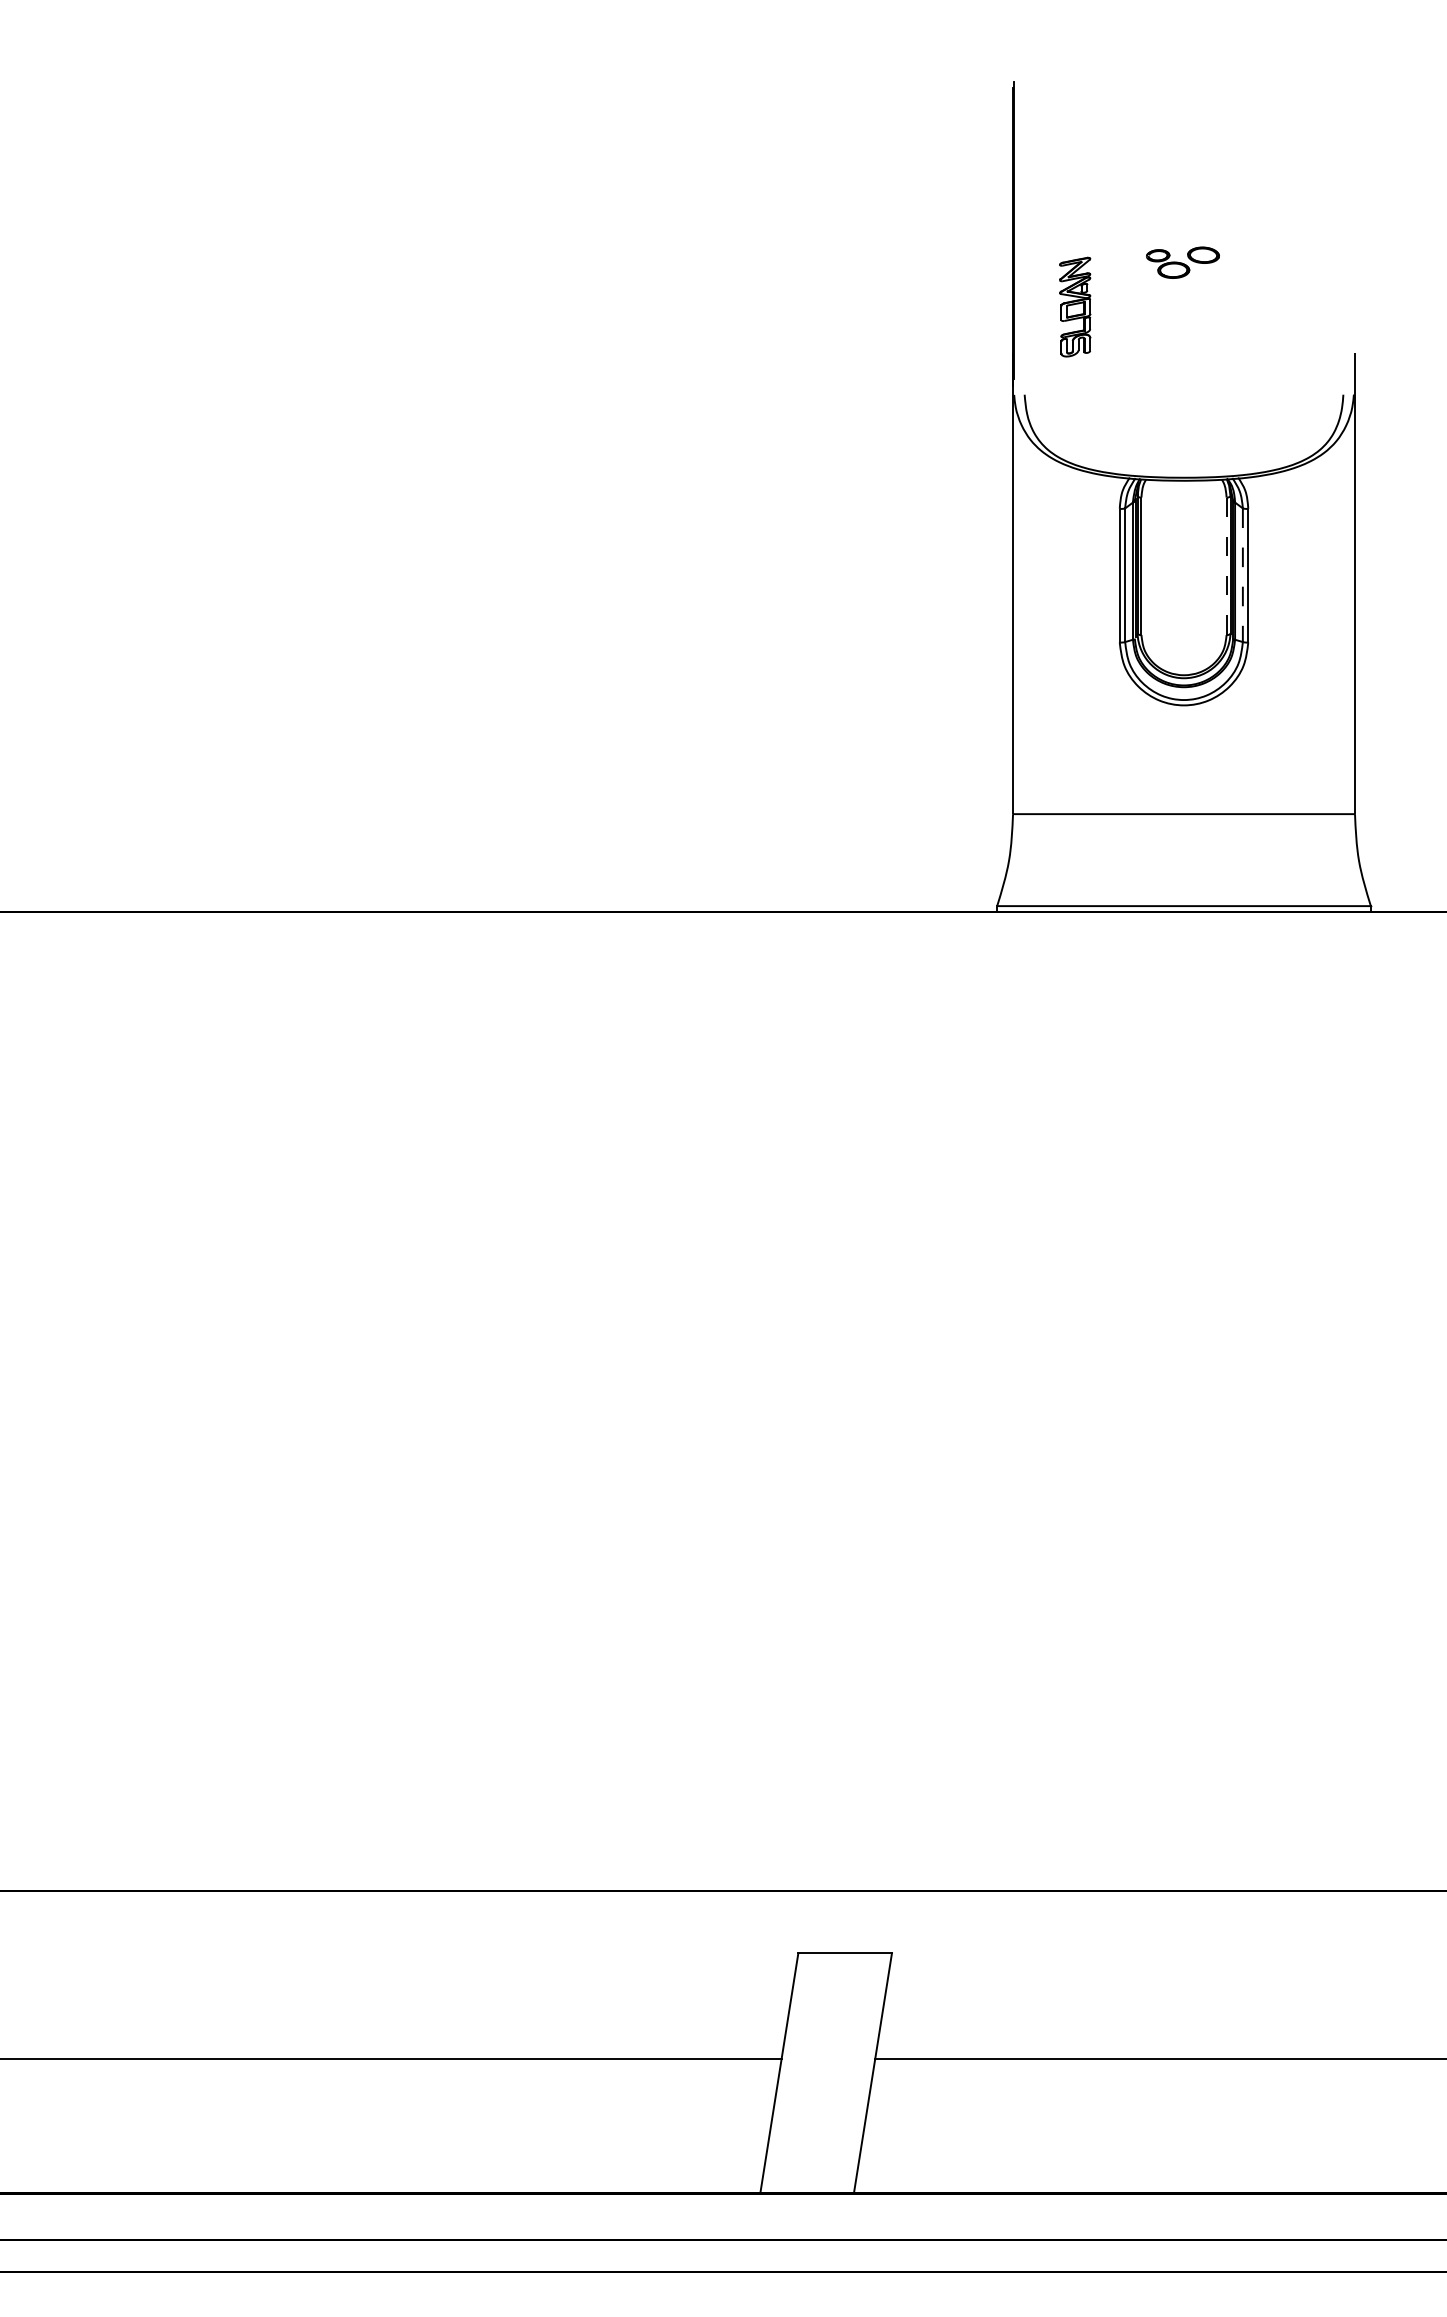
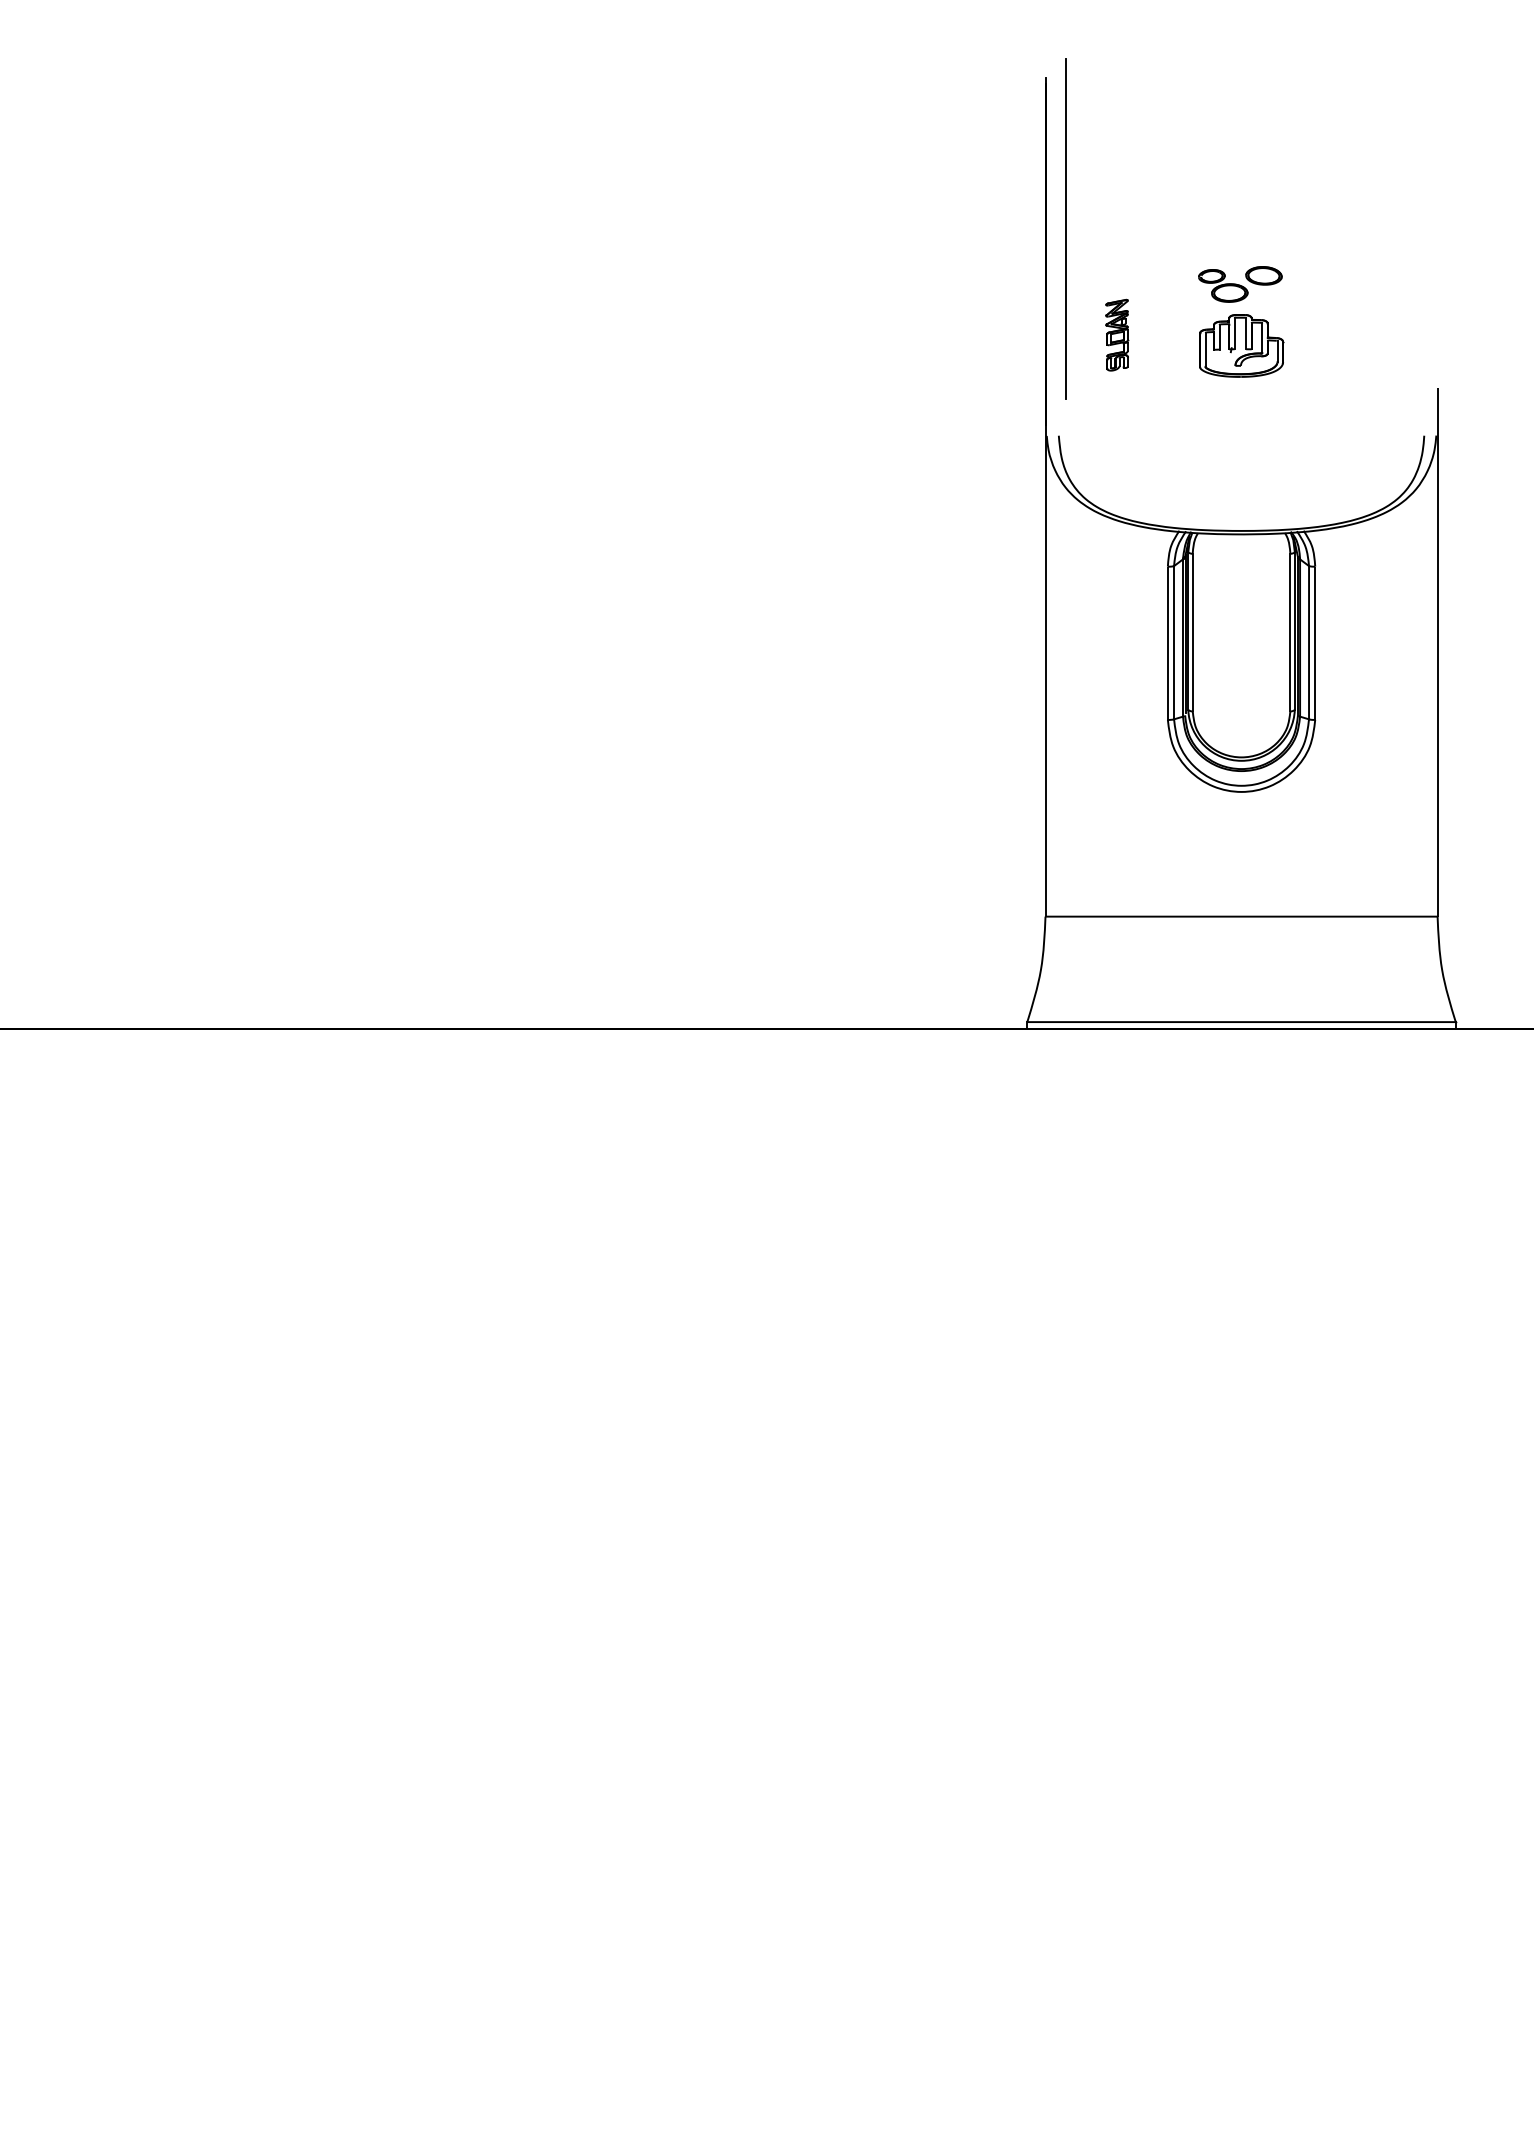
line: (1030, 213) -> (1065, 227), added
part: (1075, 306) -> (1117, 334), size x0.62
part: (1183, 316) -> (1240, 346), added
line: (1226, 566) -> (1290, 632), dashed -> solid
line: (1242, 575) -> (1308, 643), dashed -> solid

